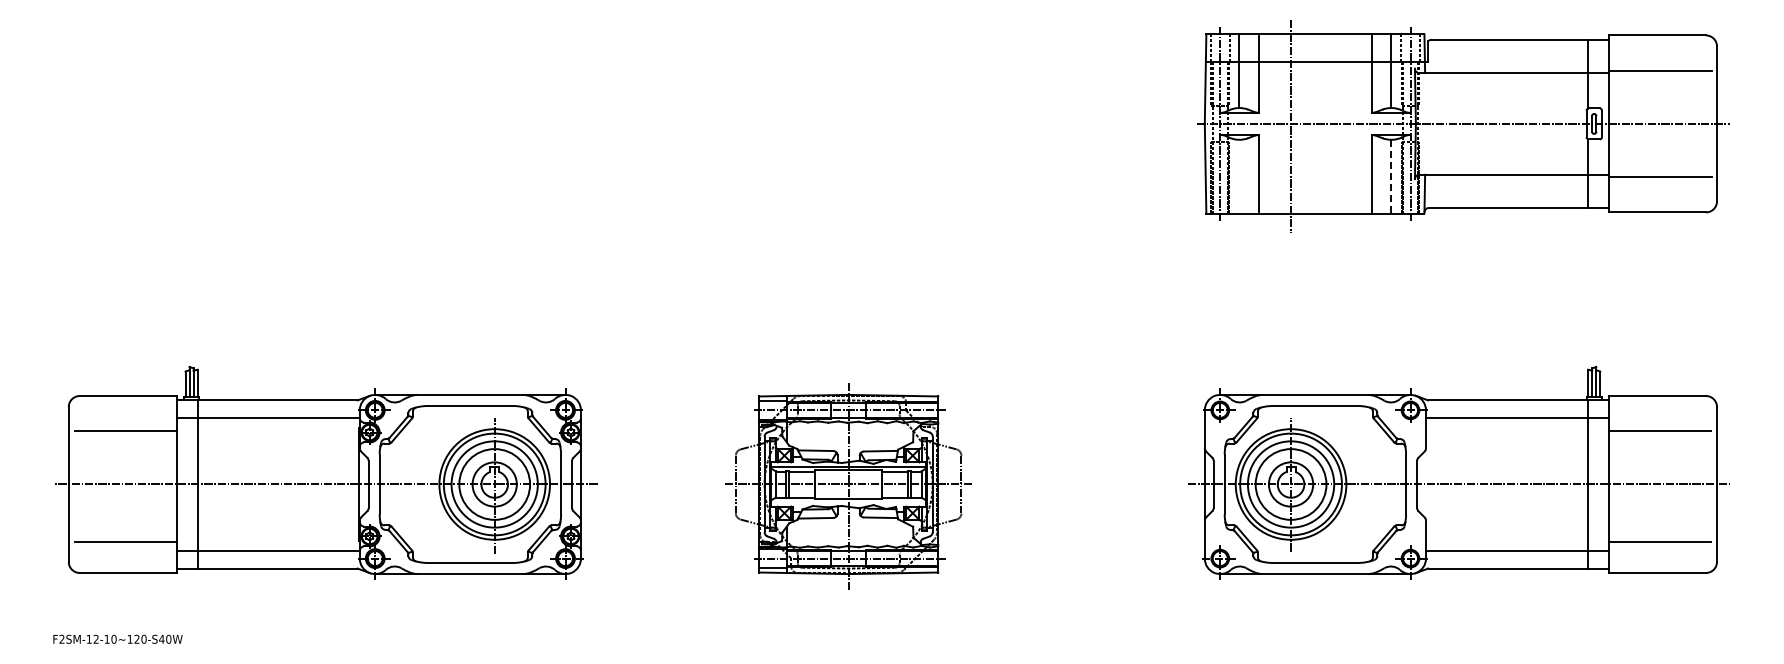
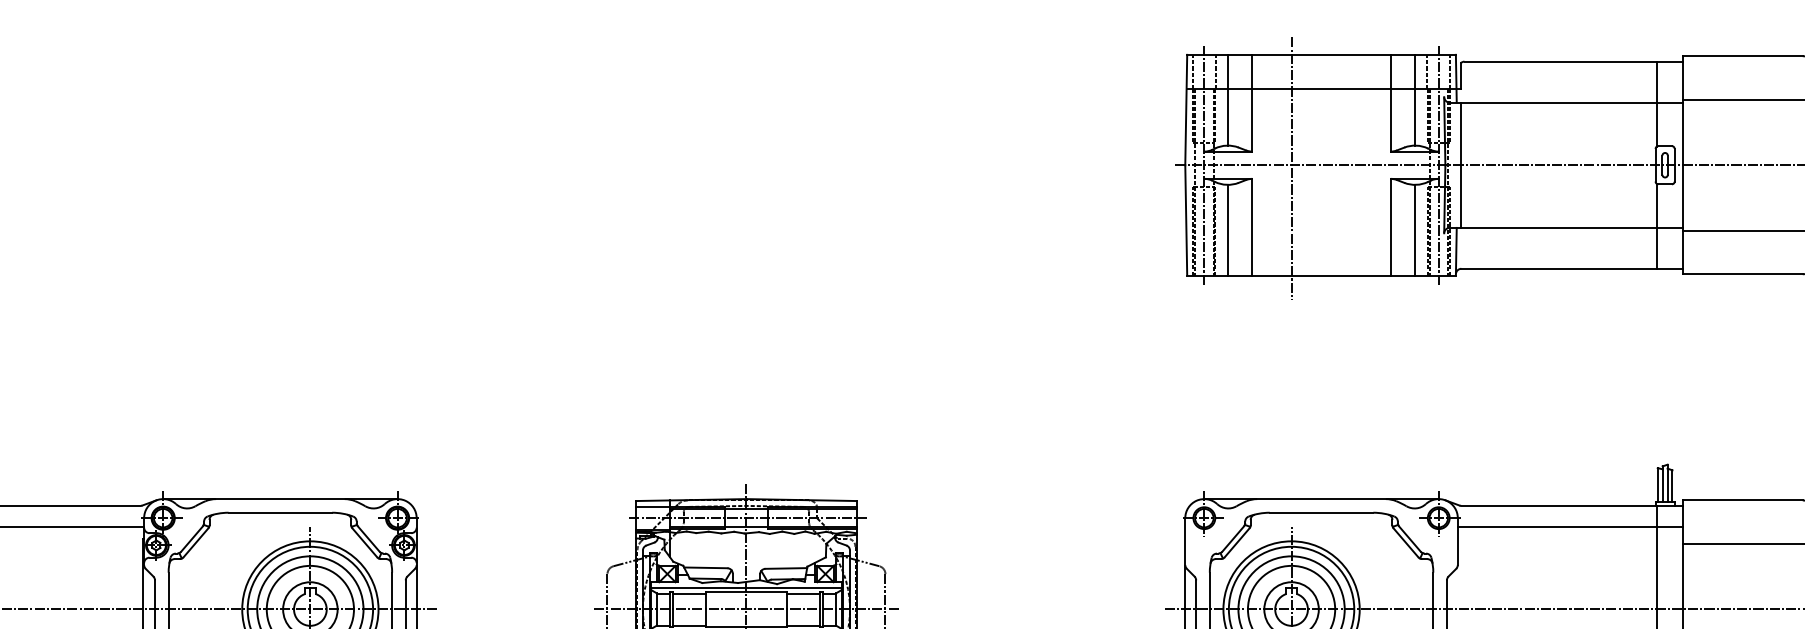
line: (1428, 123) -> (1460, 164), added
line: (1239, 176) -> (1228, 230), added
line: (1391, 176) -> (1415, 230), dashed -> solid

